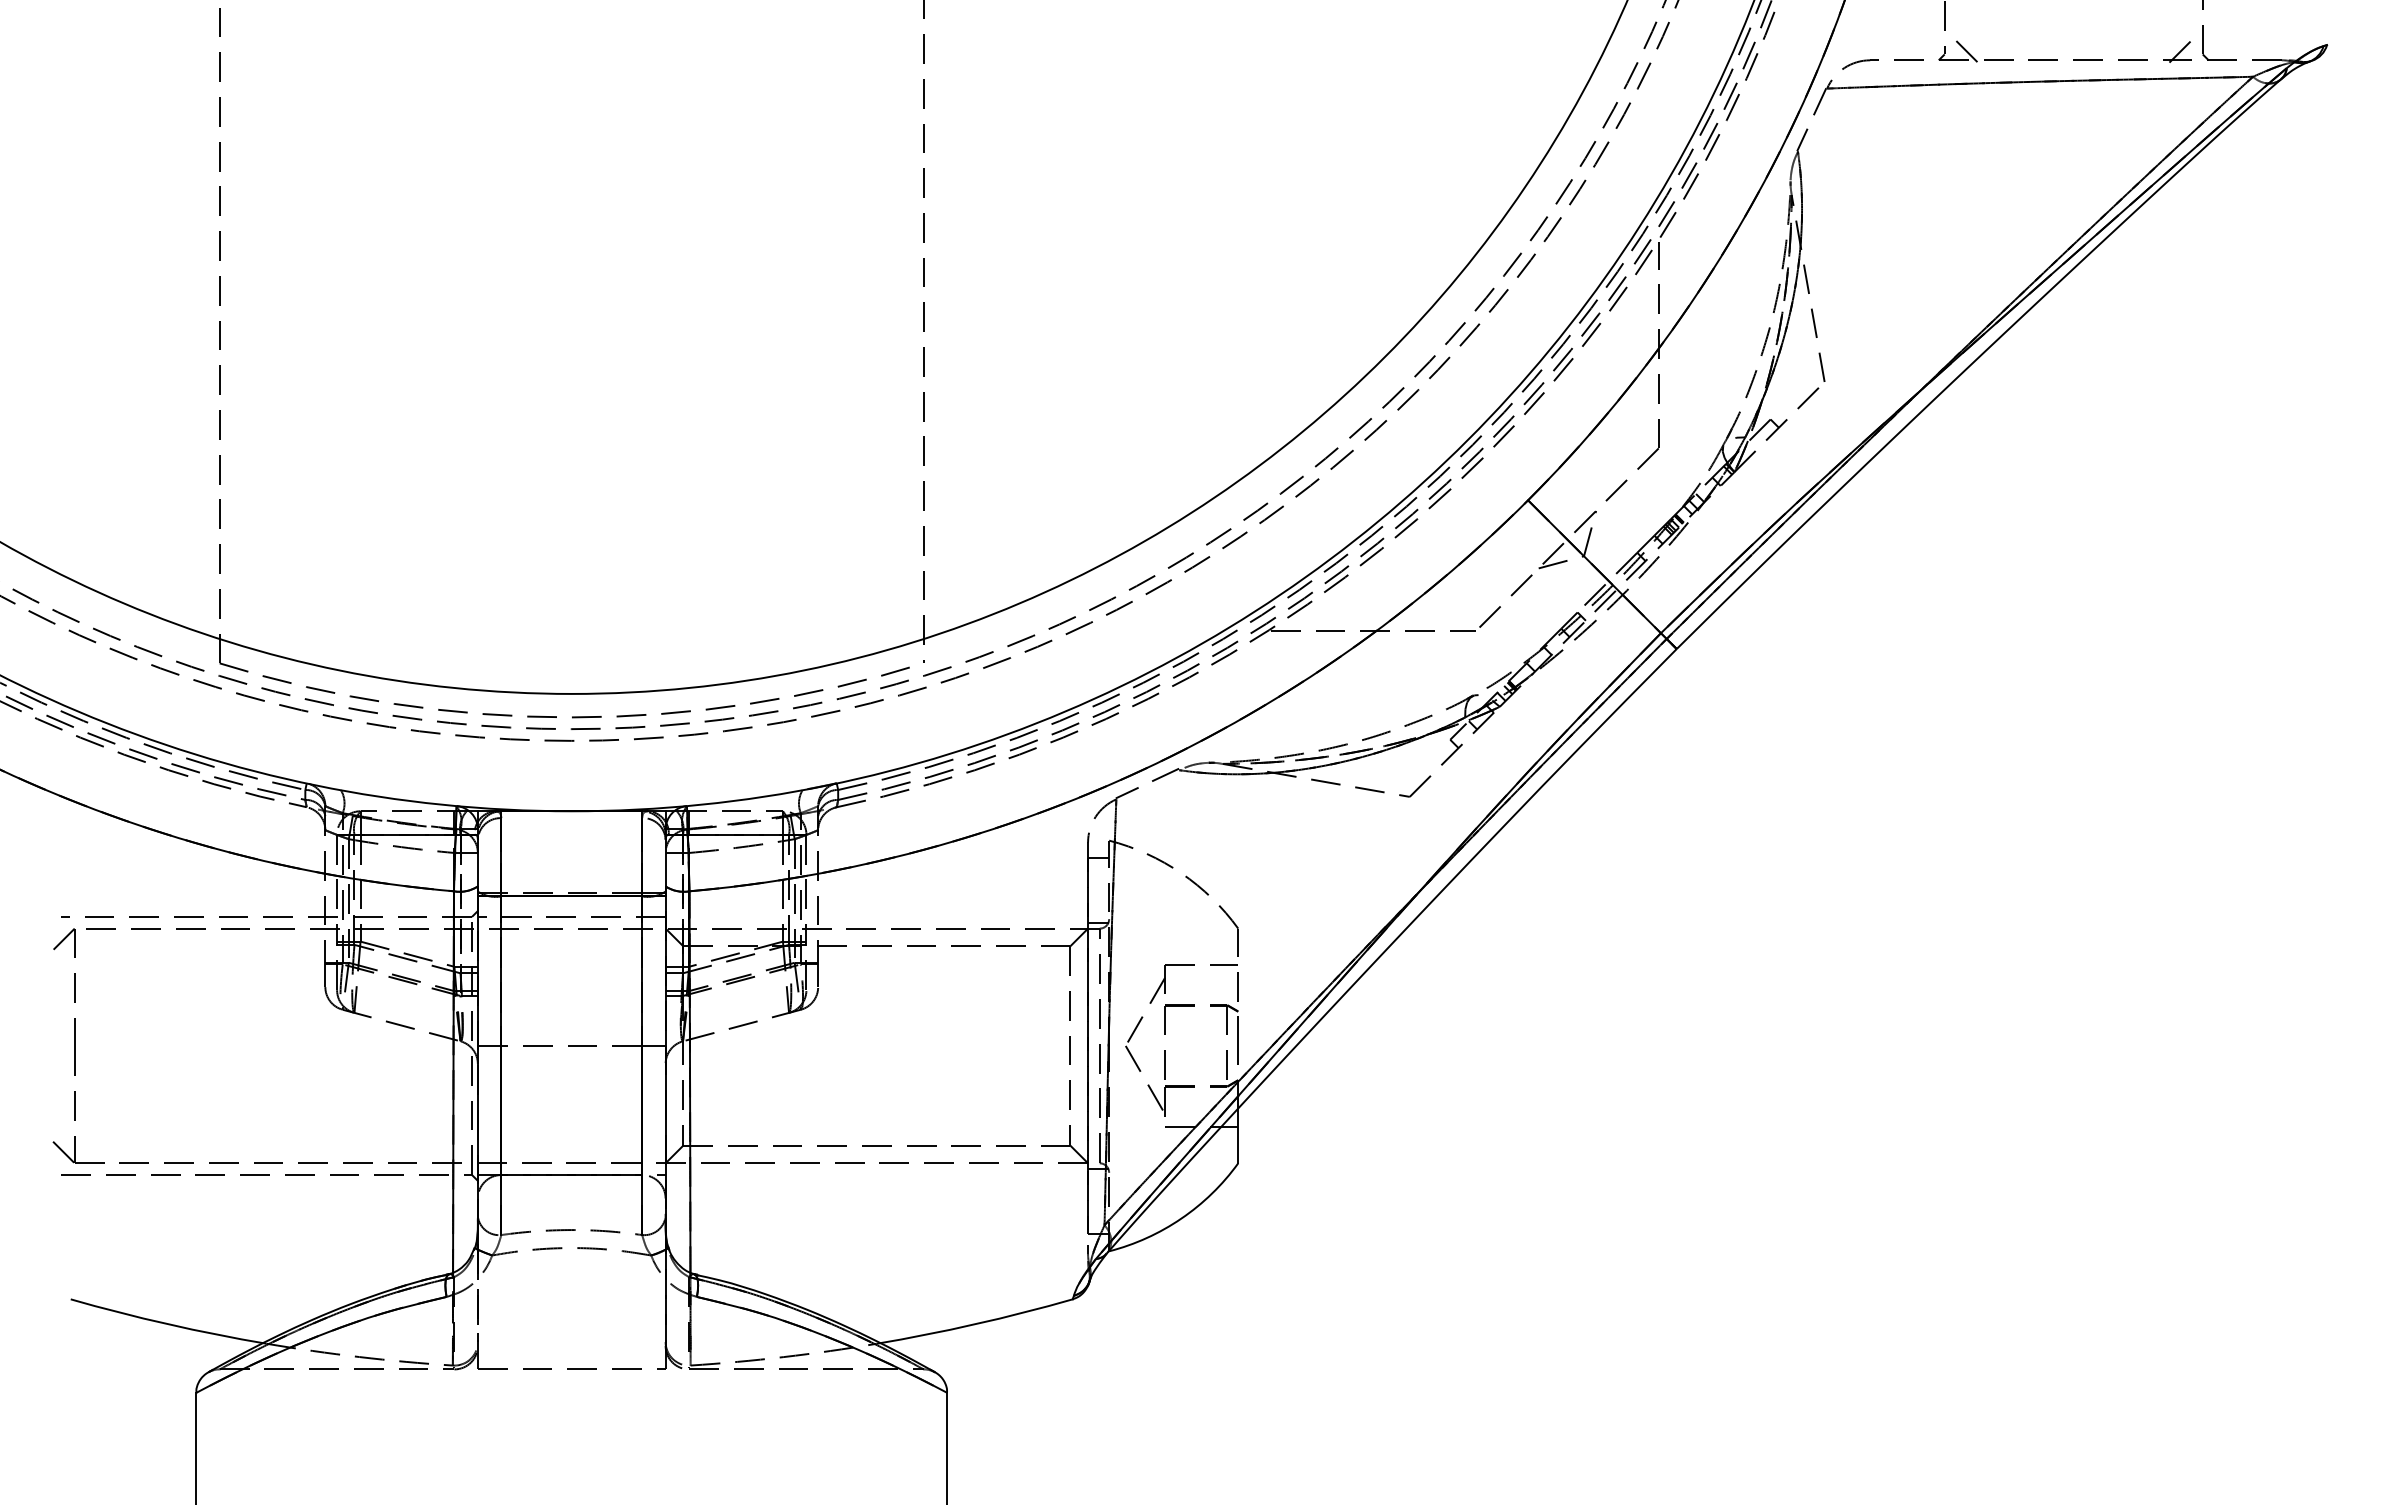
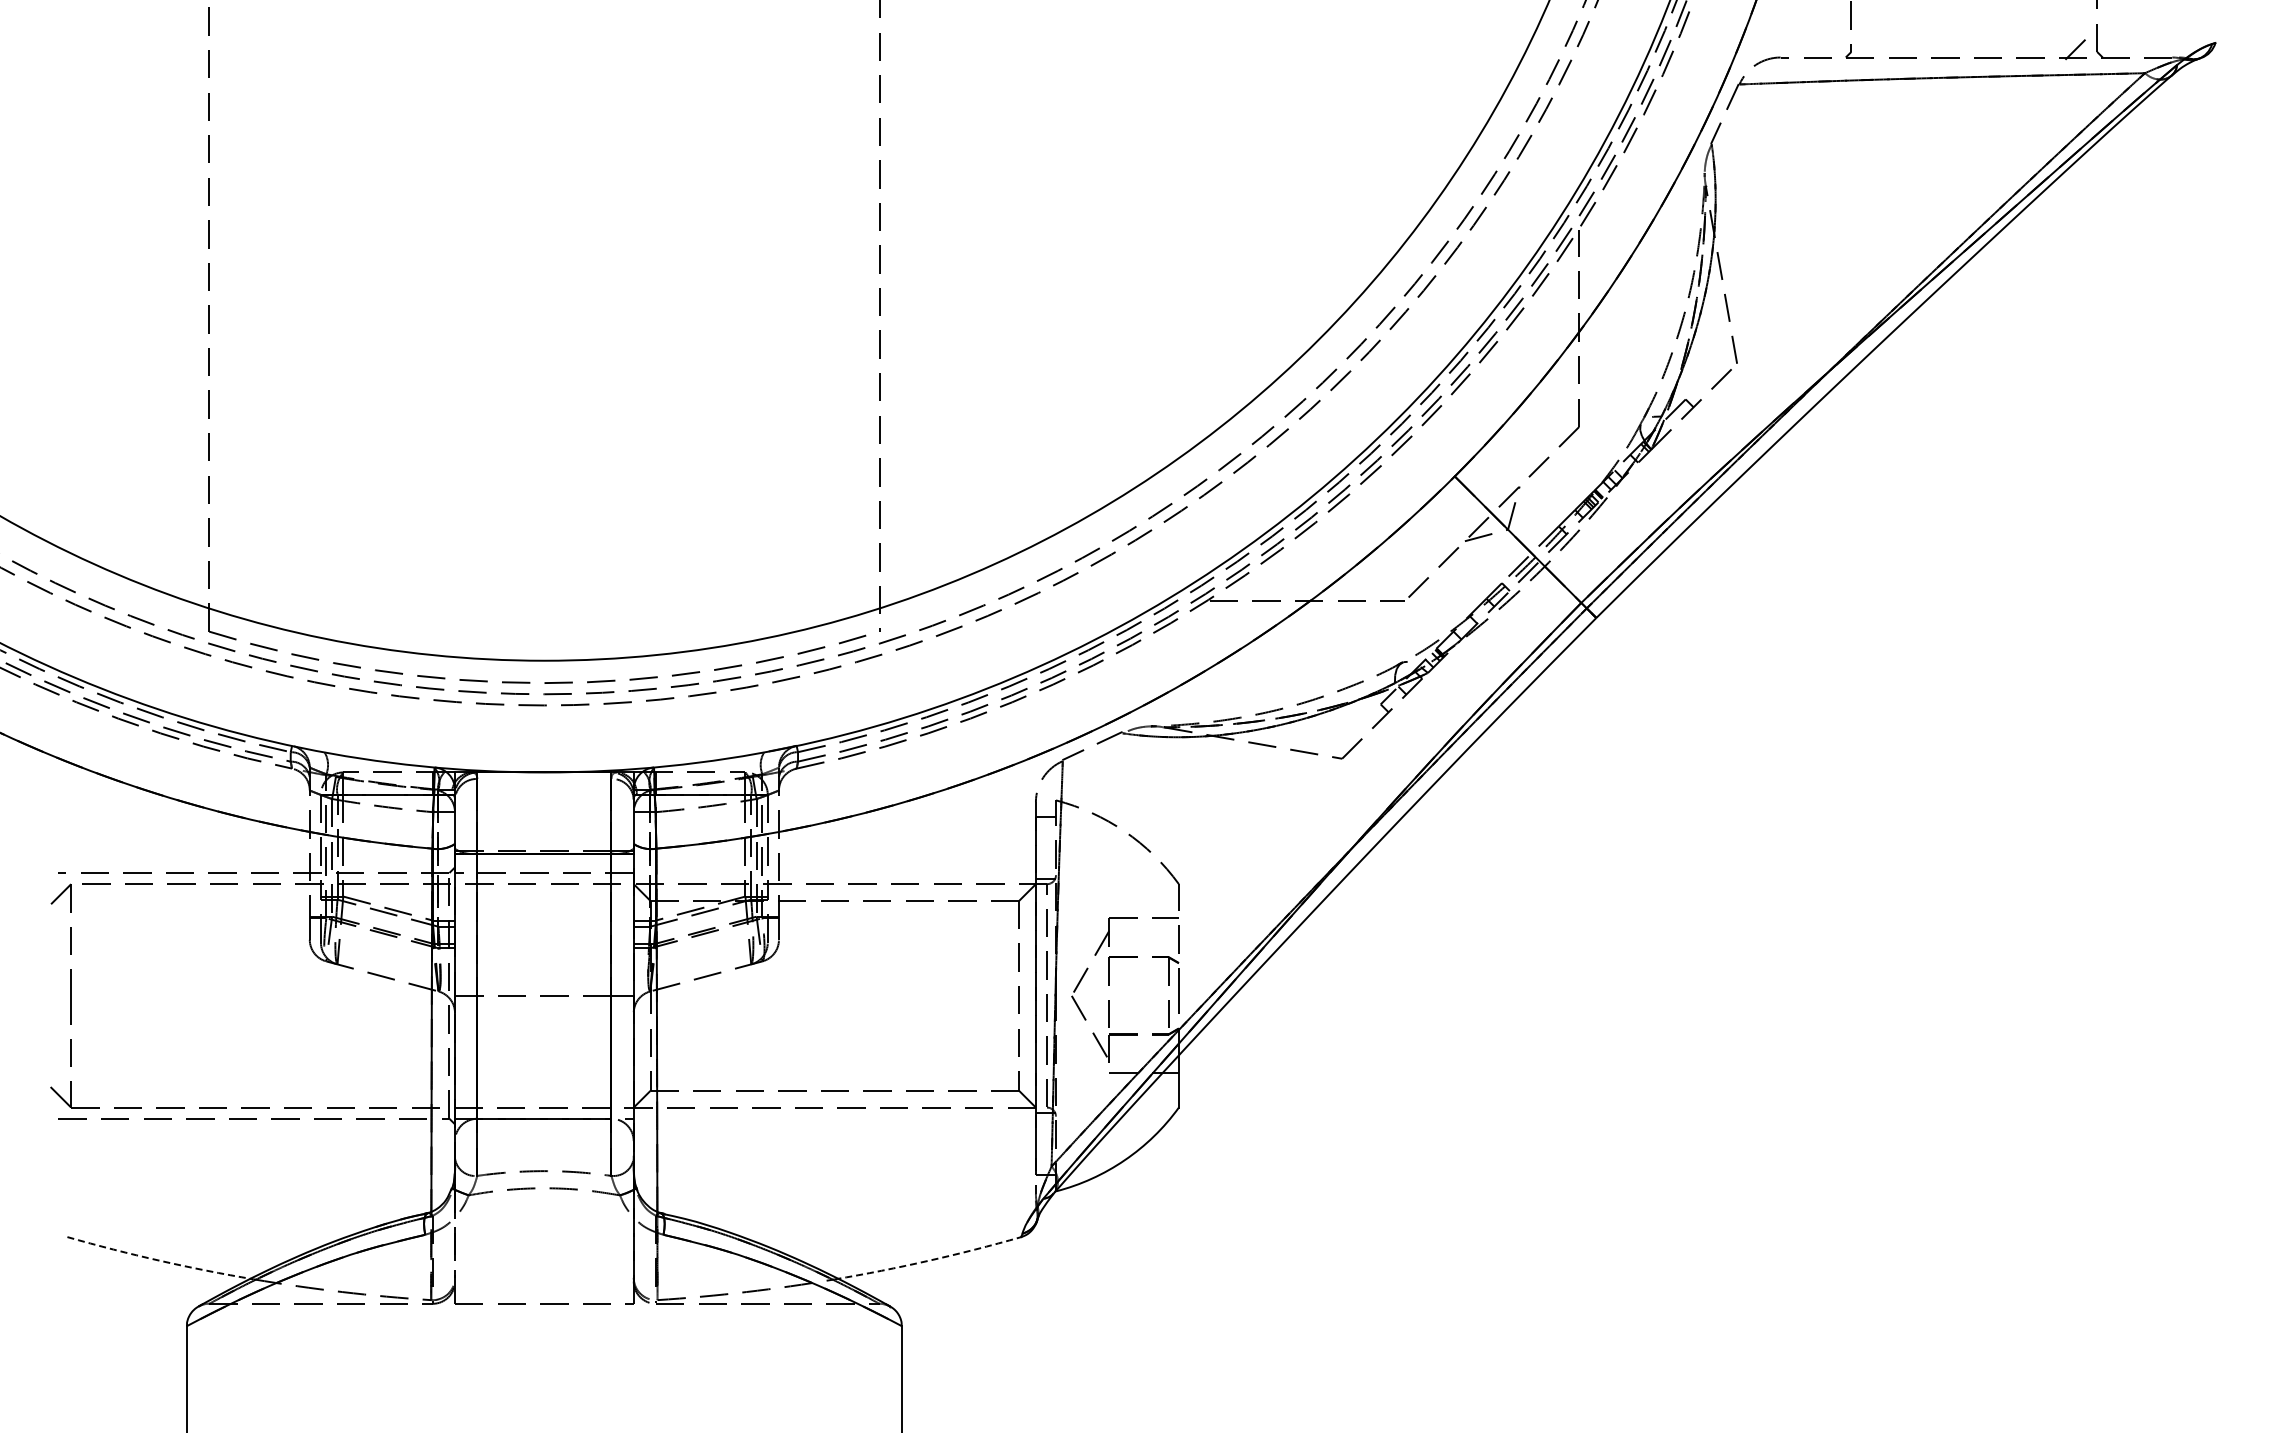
line: (1966, 51) -> (1872, 49), removed
arc: (167, 1323) -> (159, 1260), solid -> dashed
arc: (975, 1323) -> (928, 1260), solid -> dashed

